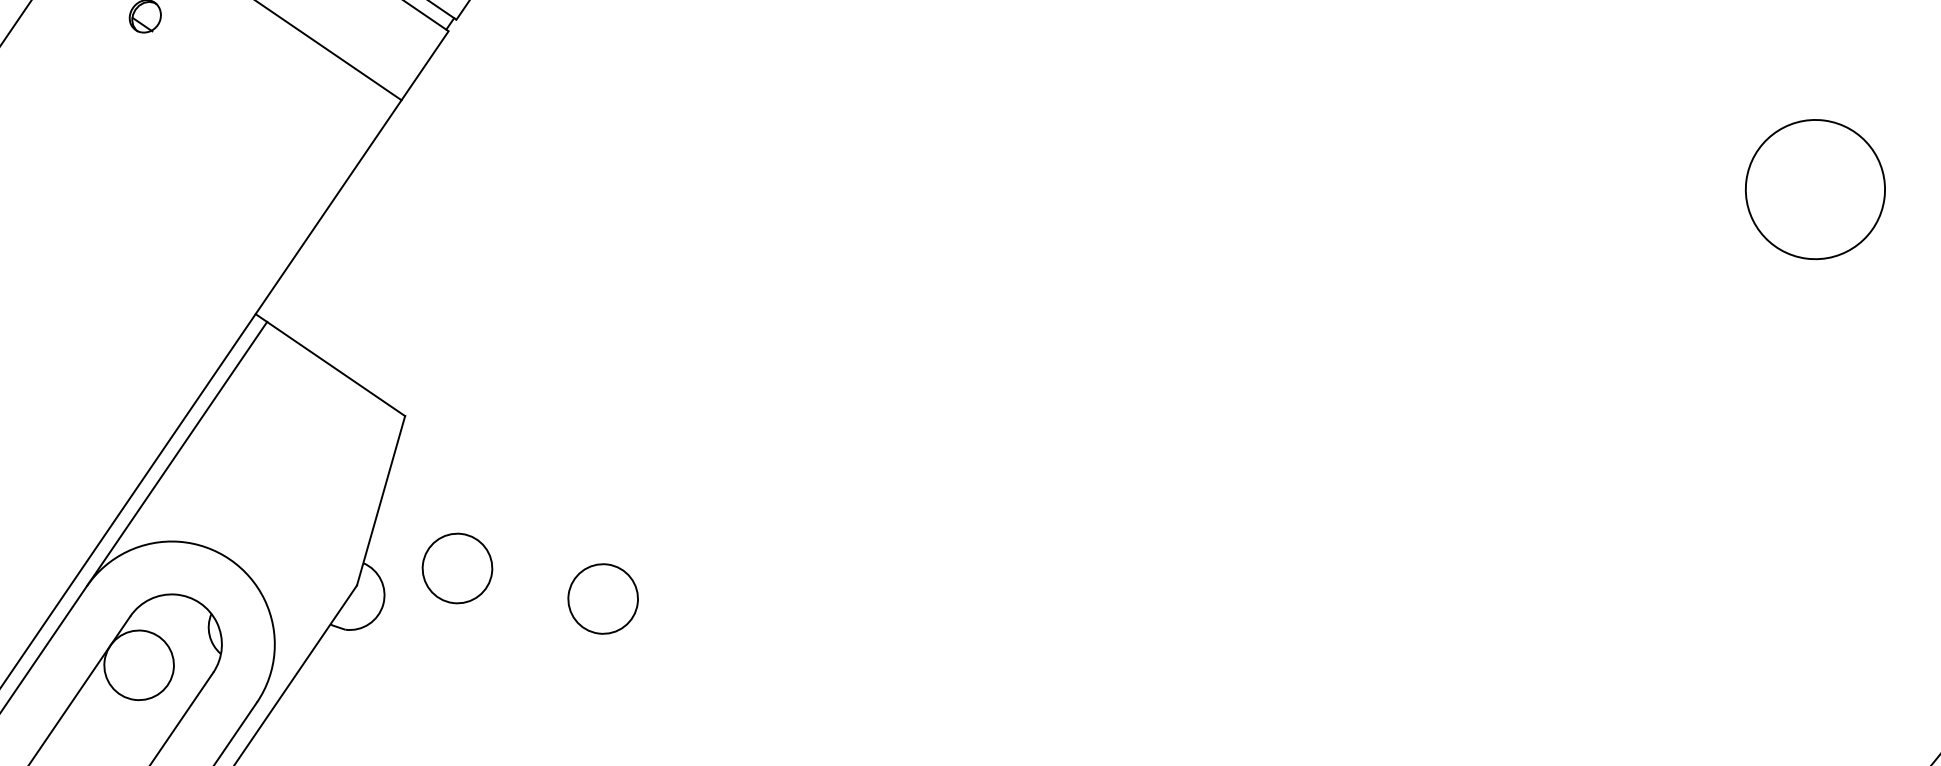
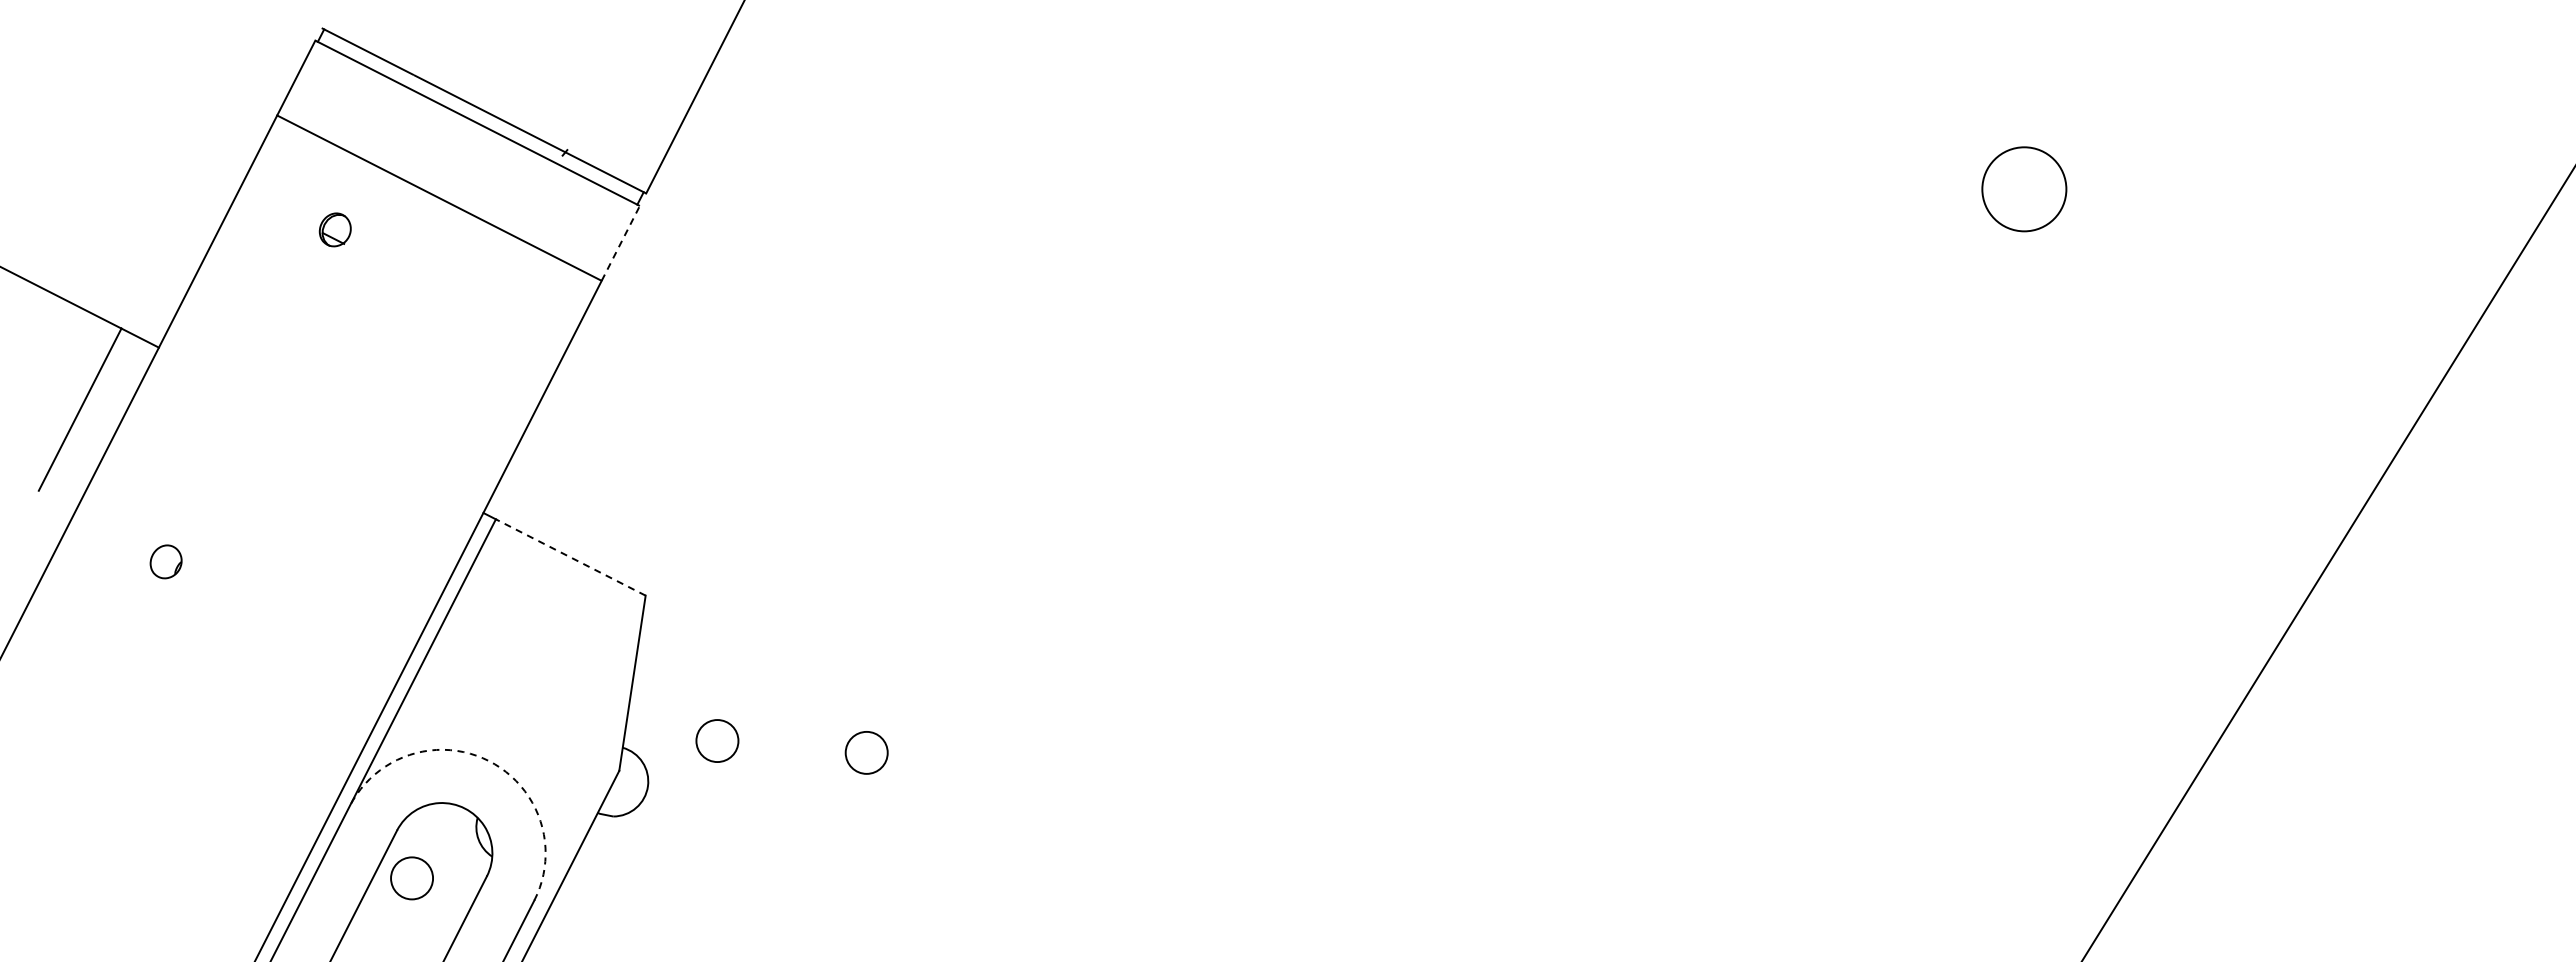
line: (425, 64) -> (621, 242), solid -> dashed
circle: (1815, 189) -> (2024, 189), size x0.6
line: (335, 369) -> (570, 557), solid -> dashed
arc: (230, 559) -> (489, 761), solid -> dashed
circle: (457, 567) -> (717, 740), size x0.6
circle: (603, 598) -> (866, 752), size x0.6
circle: (139, 665) -> (412, 878), size x0.6

